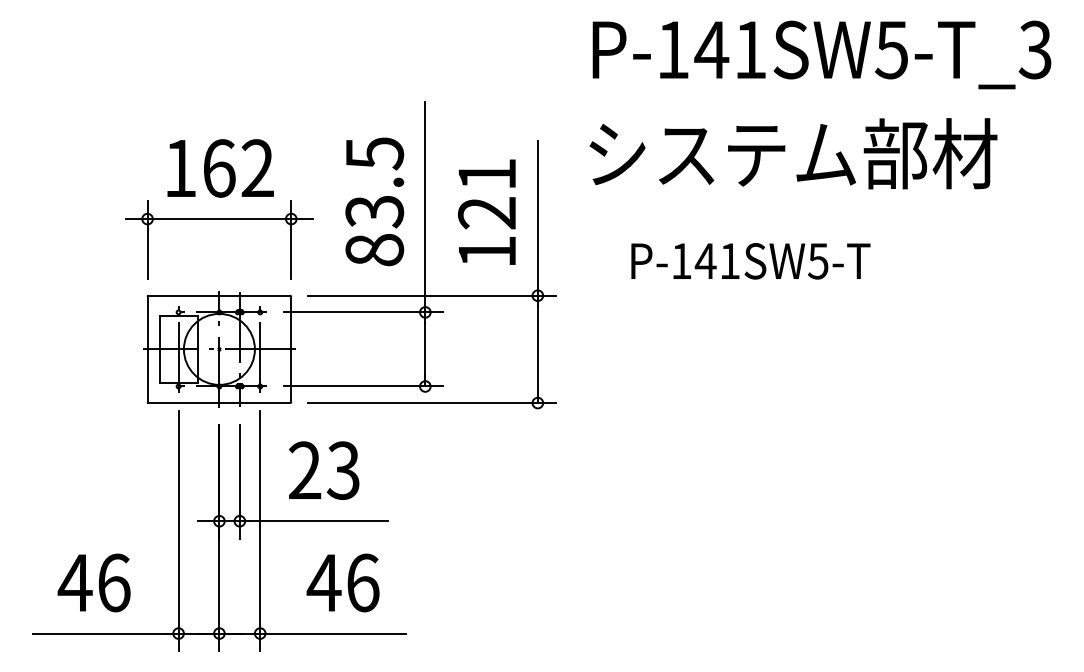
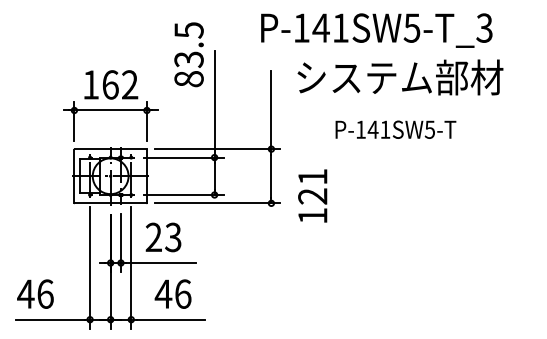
text: (821, 54) -> (376, 30), moved
text: (373, 201) -> (188, 54), moved
text: (486, 211) -> (312, 195), moved
text: (750, 260) -> (395, 129), moved
text: (94, 581) -> (35, 293), moved

